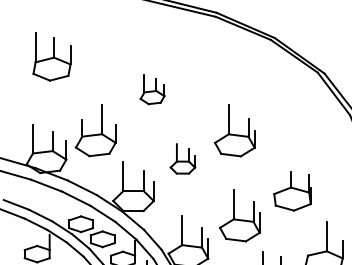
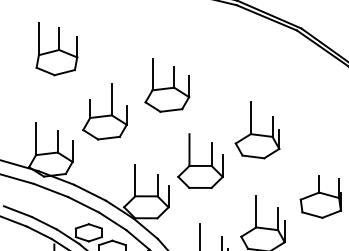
part: (152, 89) -> (167, 84), size x1.67
part: (95, 130) -> (104, 111), moved
part: (182, 158) -> (200, 160), size x1.67

